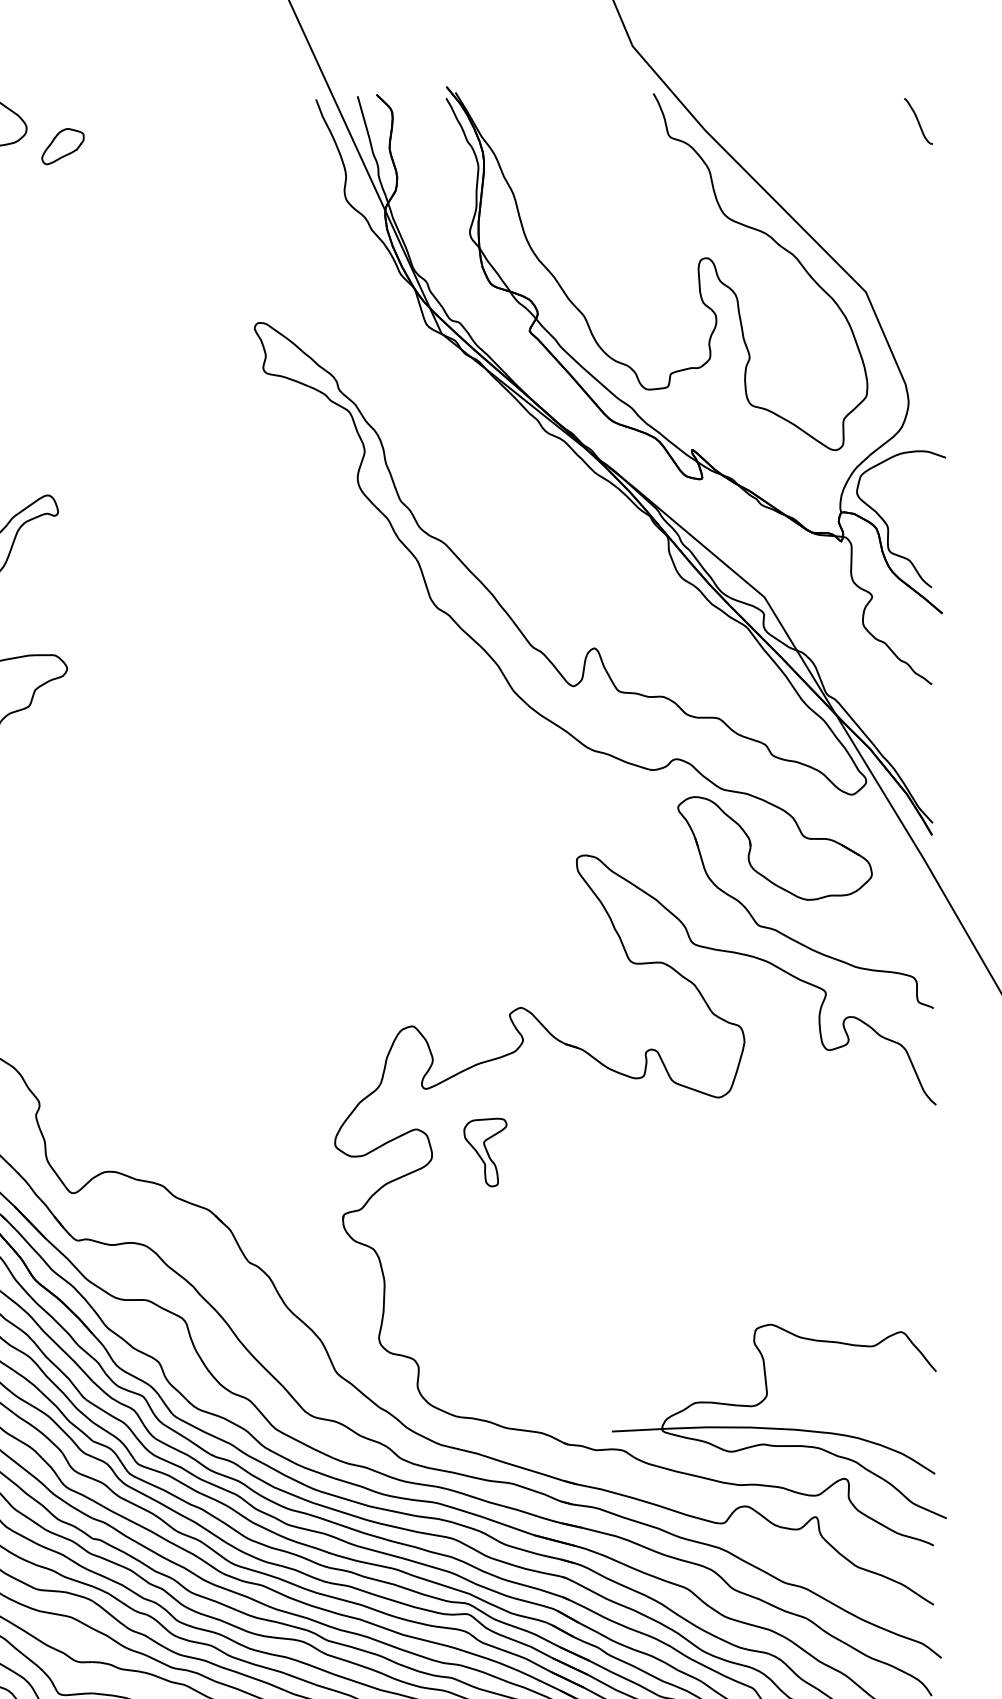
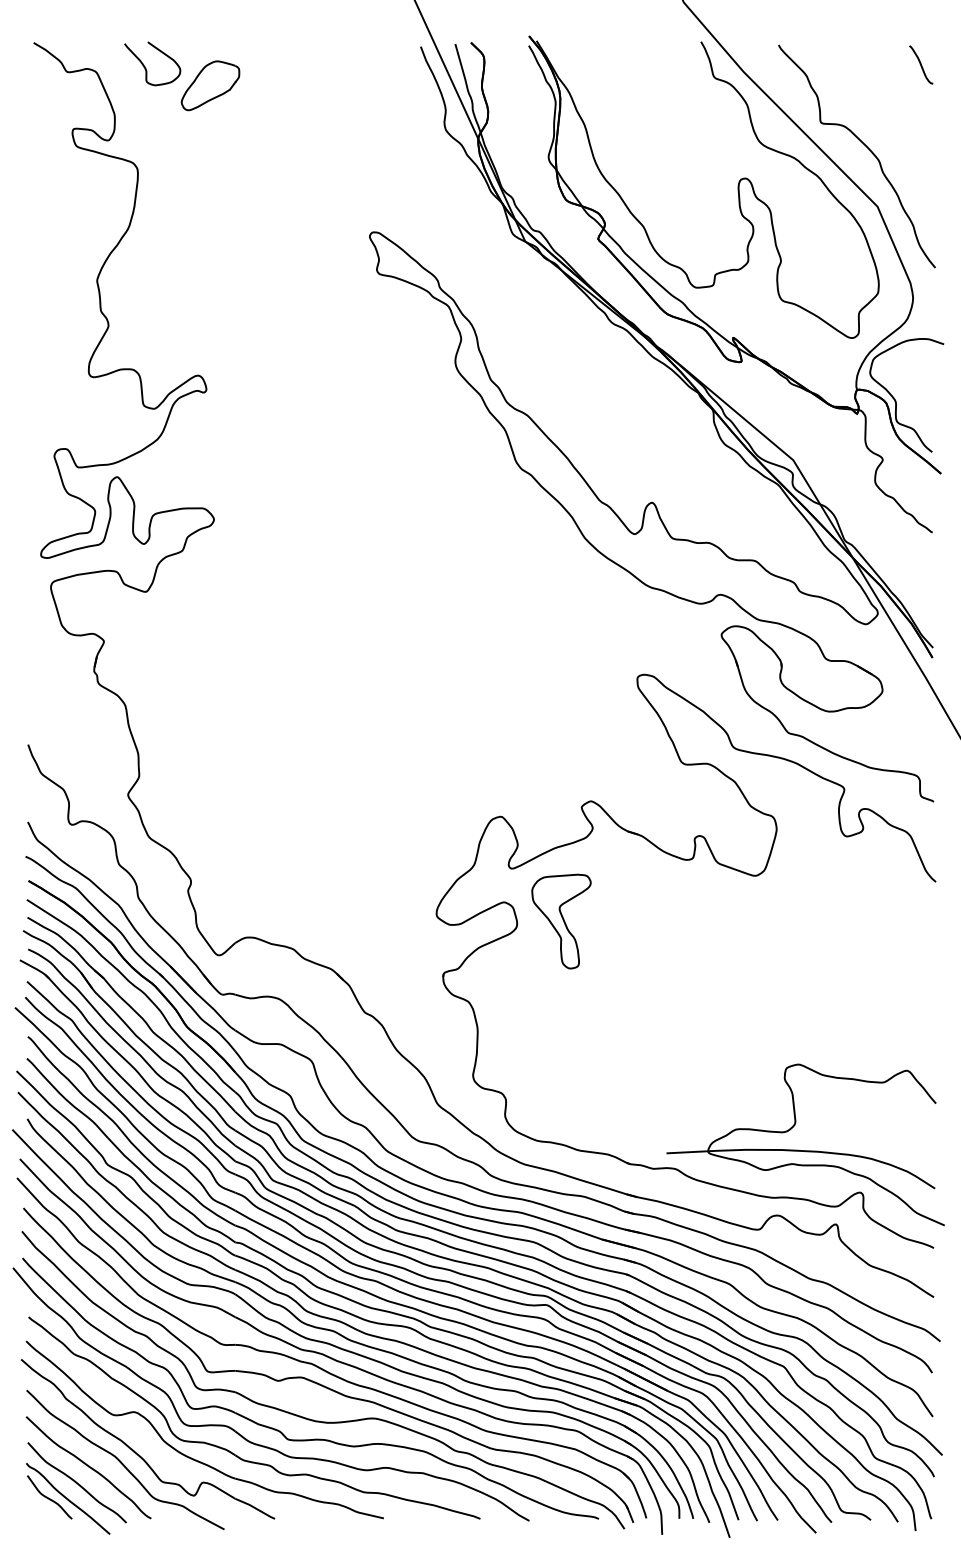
part: (62, 146) -> (210, 85), size x1.67
curve: (851, 219) -> (865, 146), added
part: (485, 1152) -> (561, 921), size x1.67

